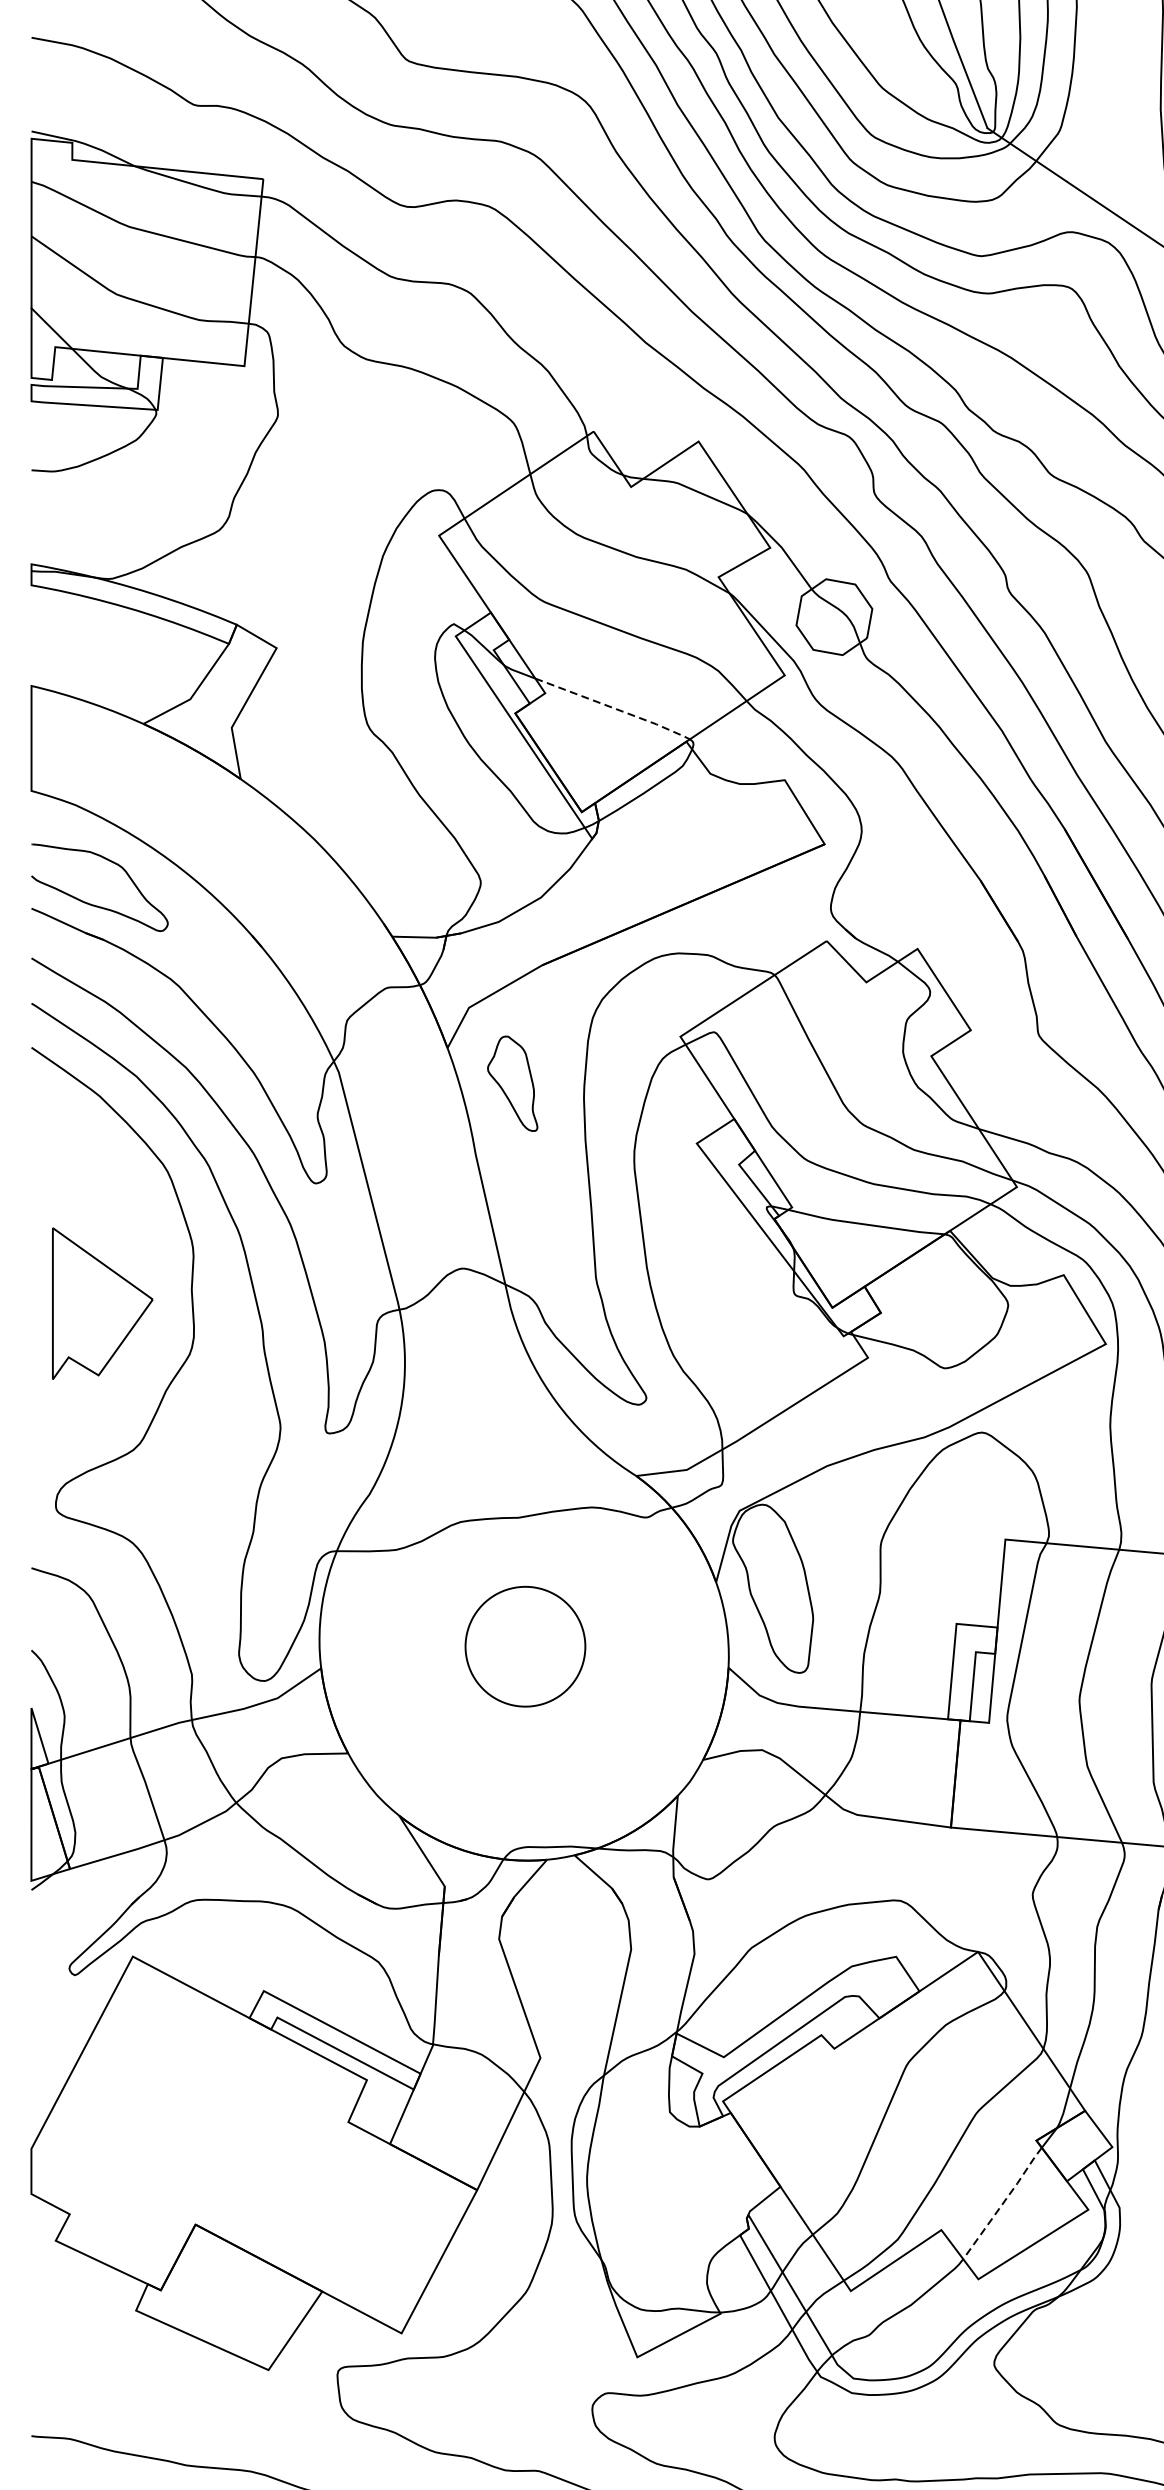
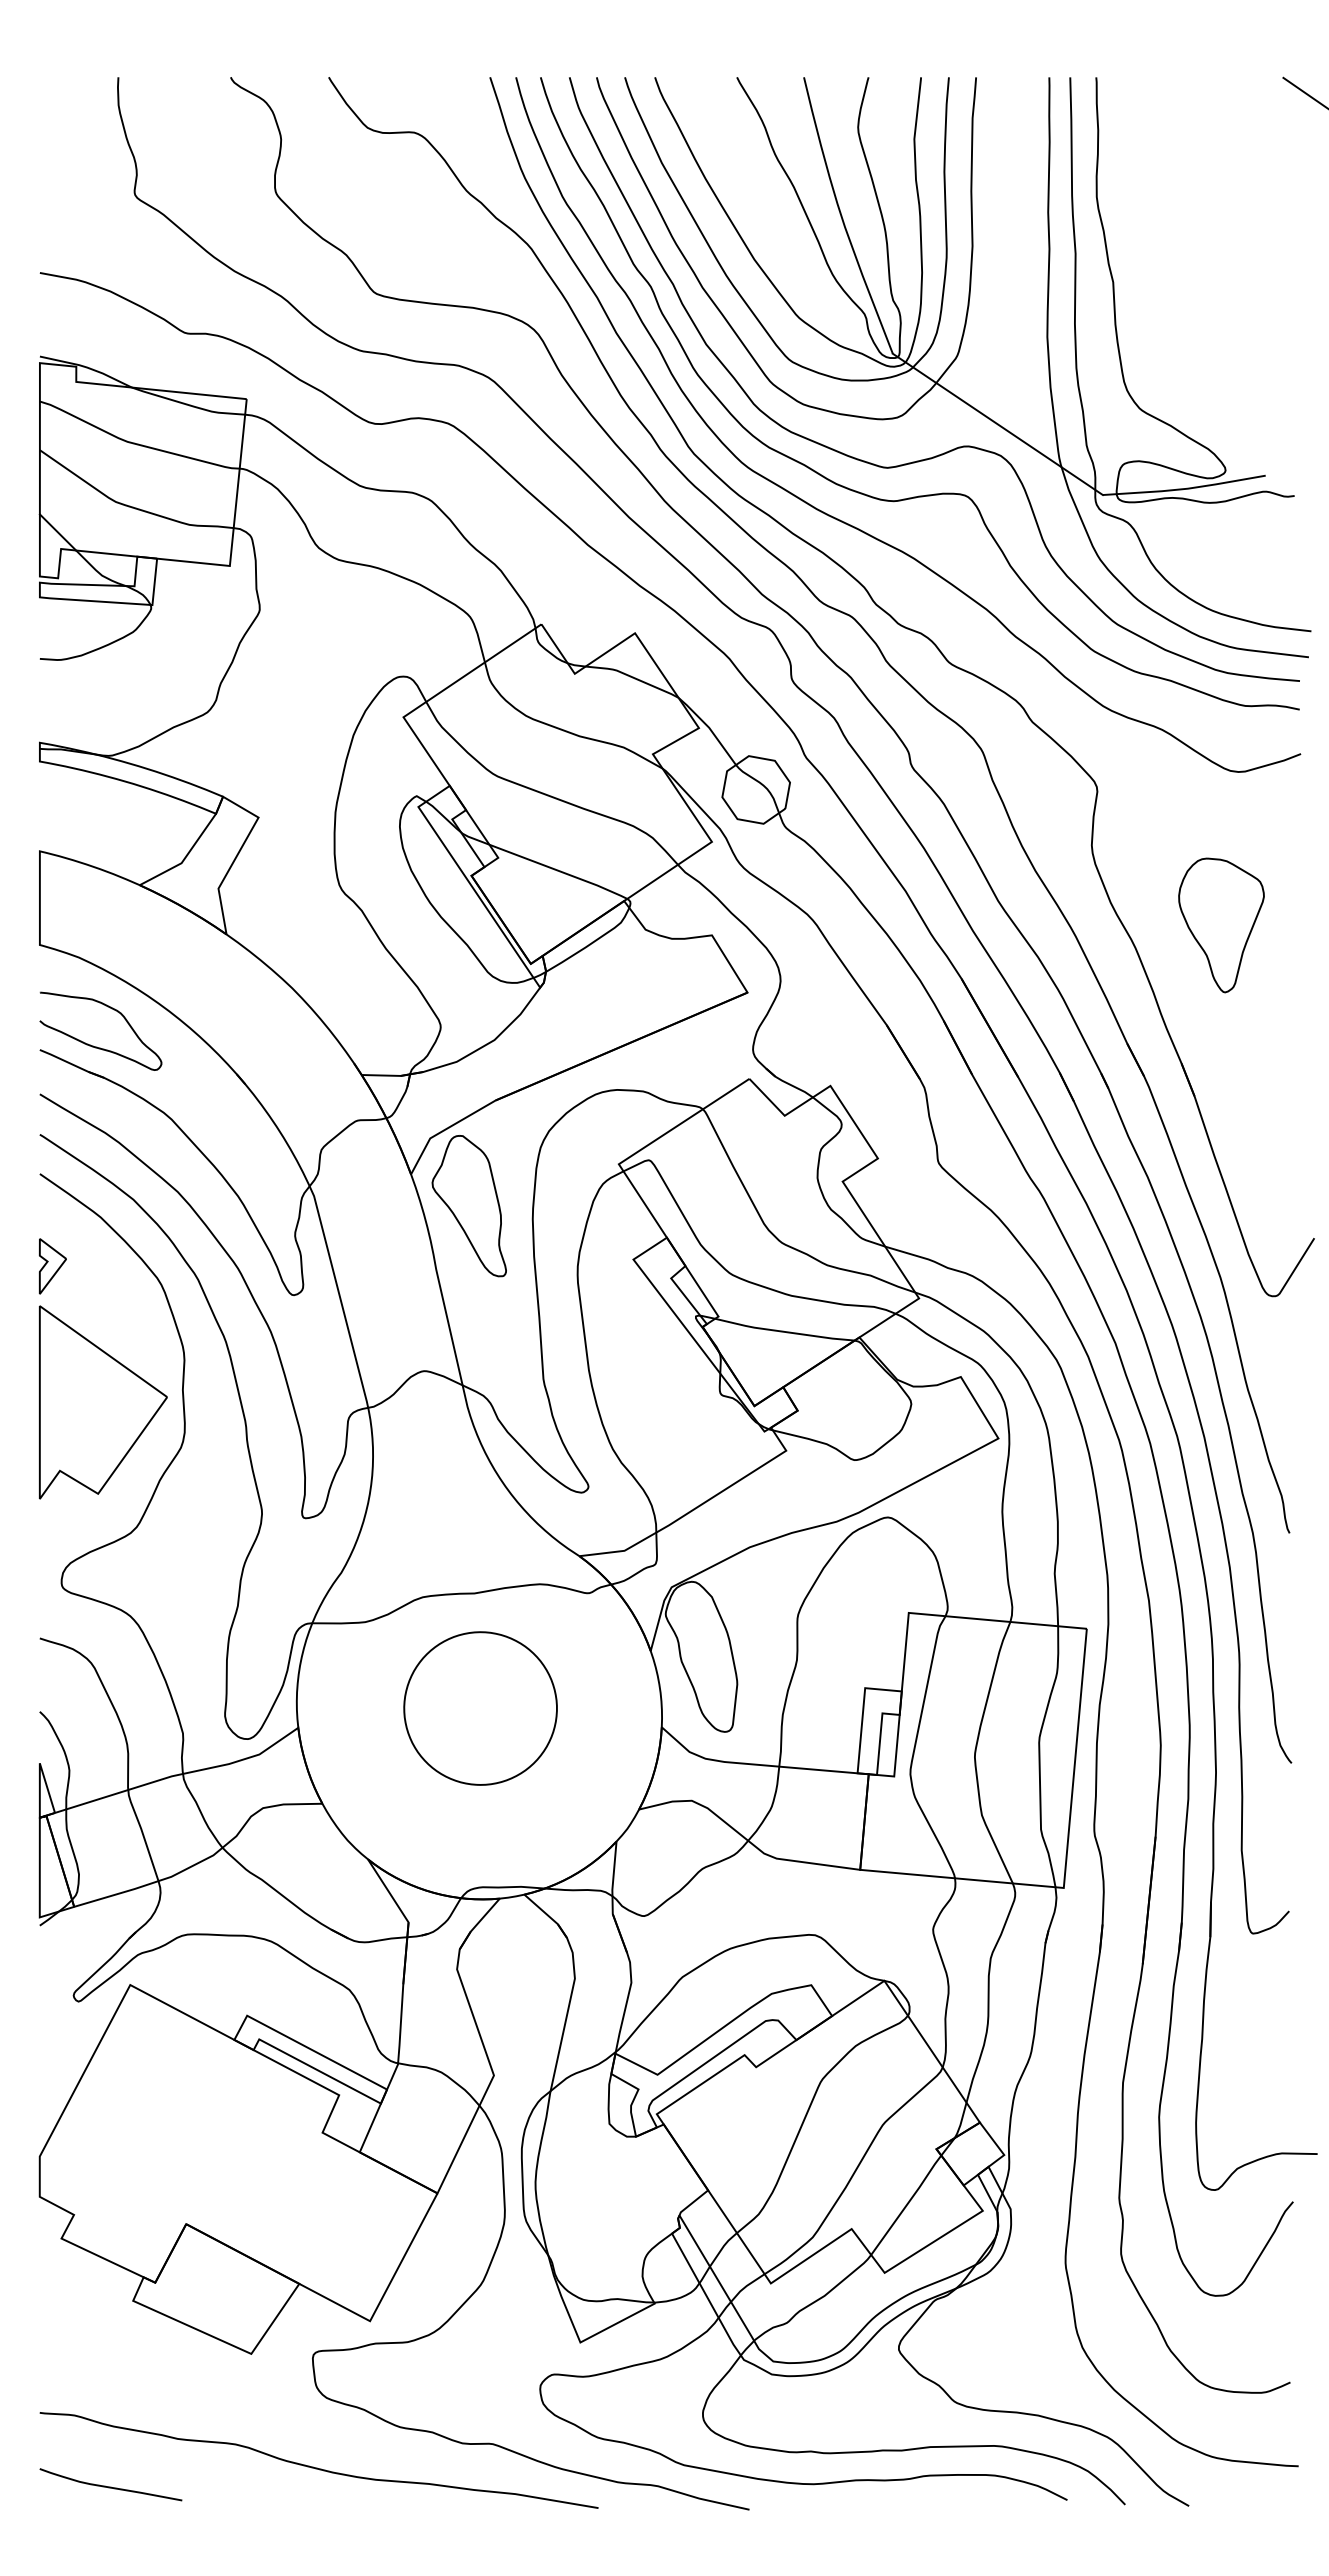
line: (615, 708) -> (560, 871), dashed -> solid
part: (511, 1084) -> (468, 1206), size x1.67
part: (45, 1151) -> (52, 1266), added
part: (102, 1303) -> (103, 1402), size x1.43
part: (525, 1646) -> (480, 1708), size x1.43
line: (1002, 2203) -> (906, 2205), dashed -> solid

